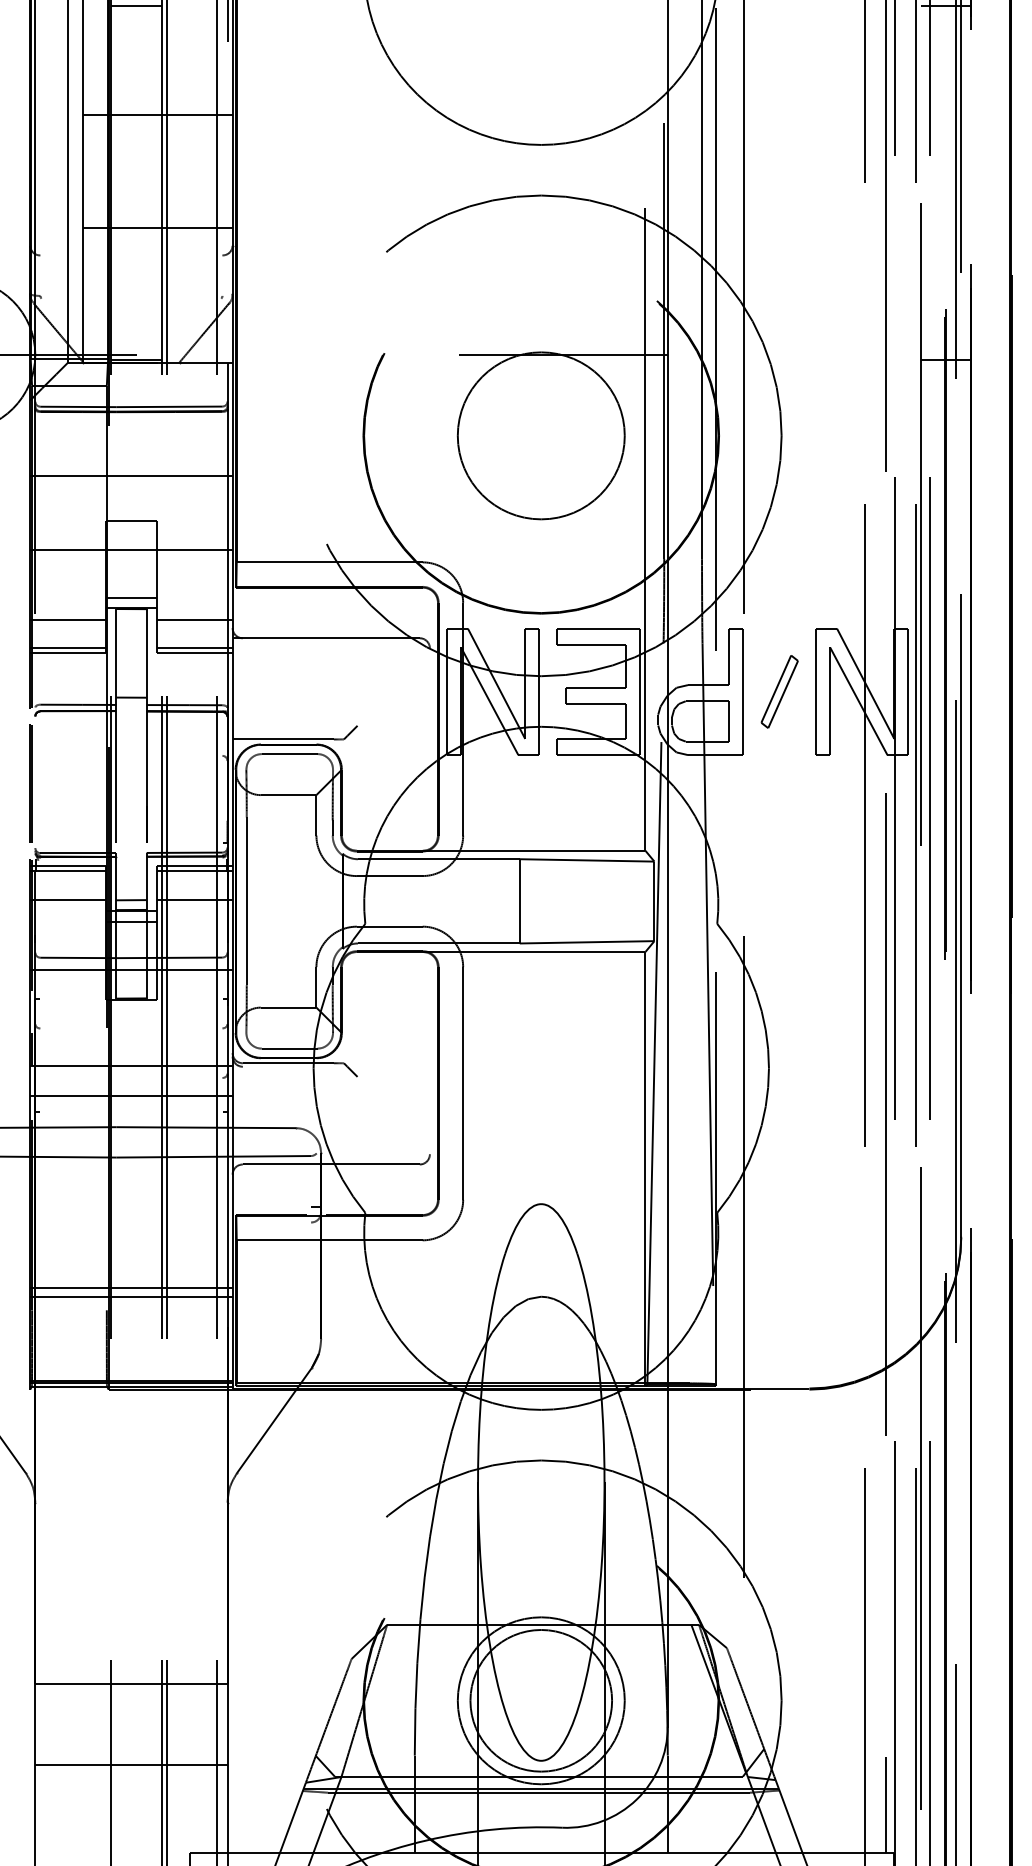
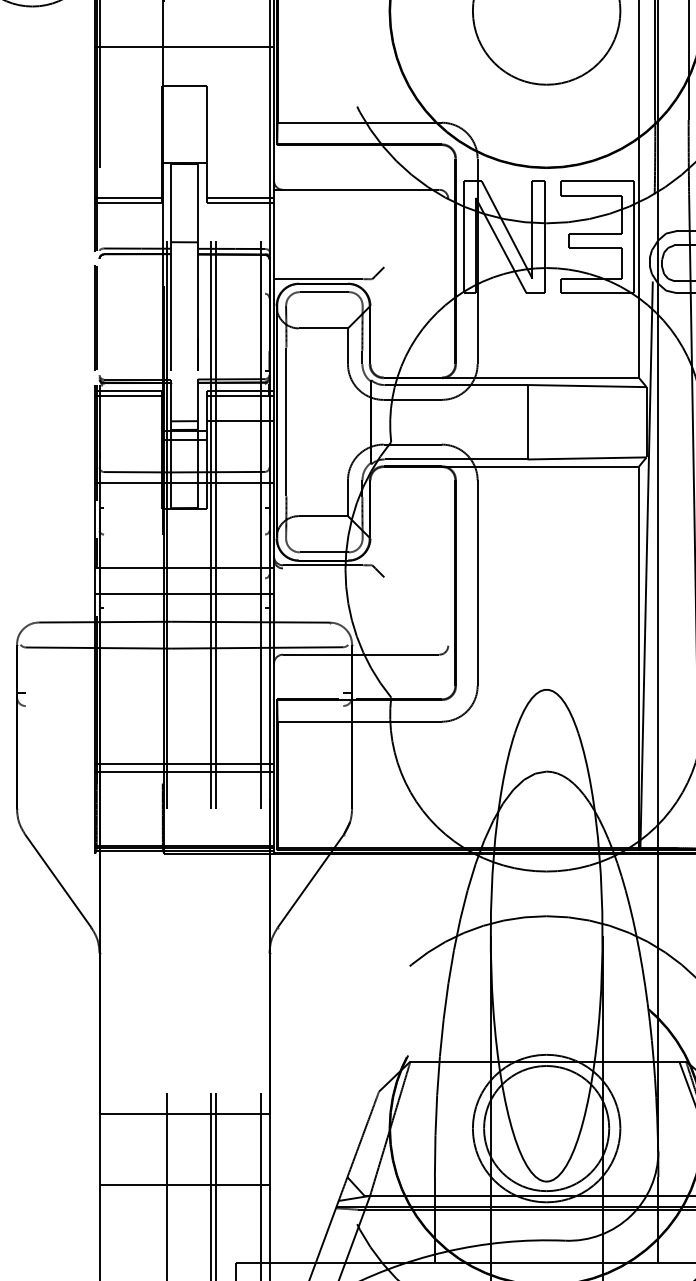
line: (131, 549) -> (184, 111), removed
line: (131, 597) -> (184, 153), removed
line: (68, 619) -> (128, 173), removed
line: (194, 619) -> (240, 173), removed
line: (68, 899) -> (128, 420), removed

